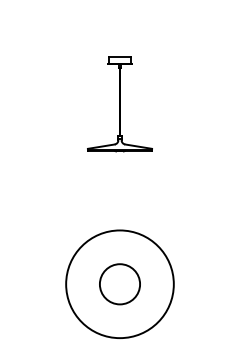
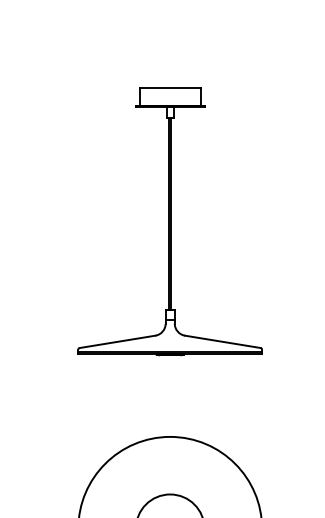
part: (119, 104) -> (169, 222), size x1.67

